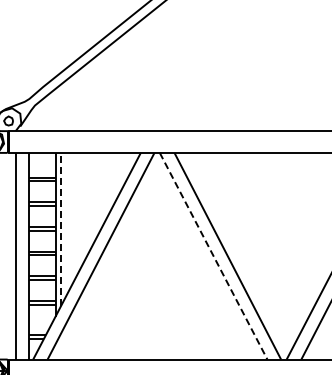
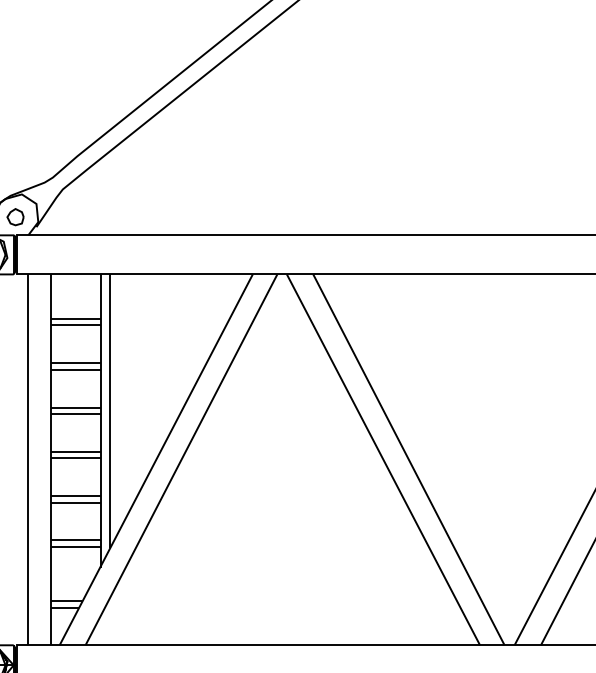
line: (61, 228) -> (110, 410), dashed -> solid
line: (213, 256) -> (383, 460), dashed -> solid

